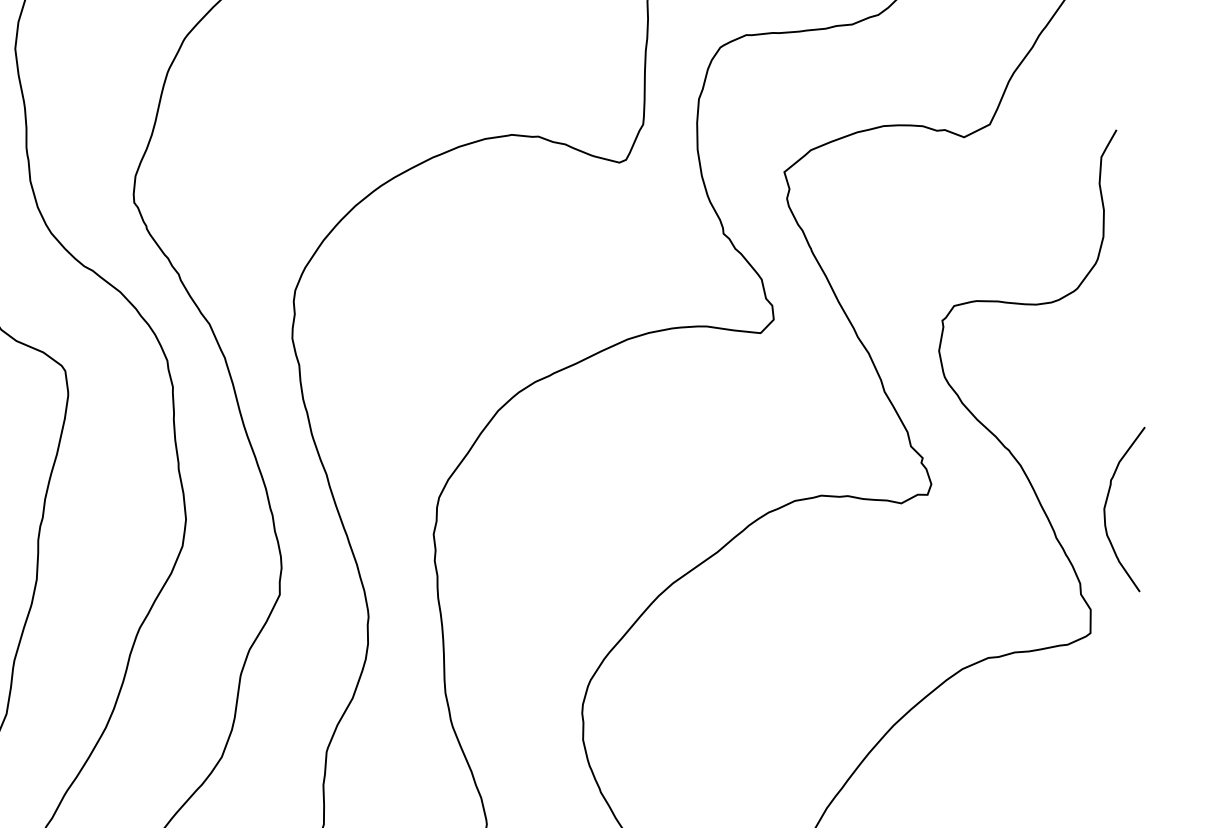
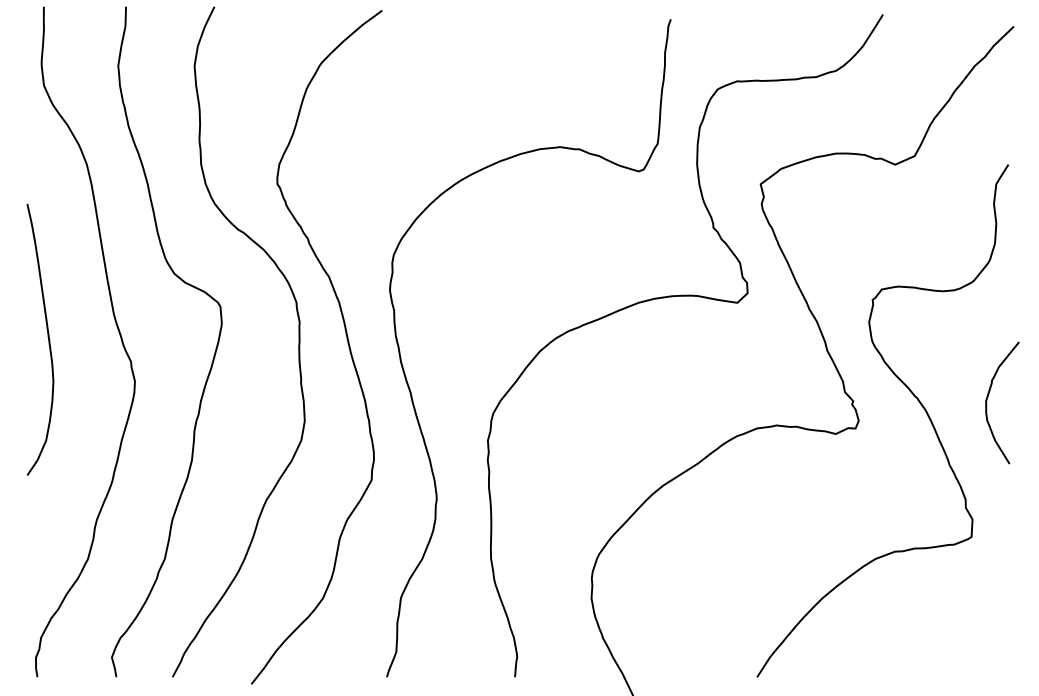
curve: (1107, 503) -> (988, 397), moved

